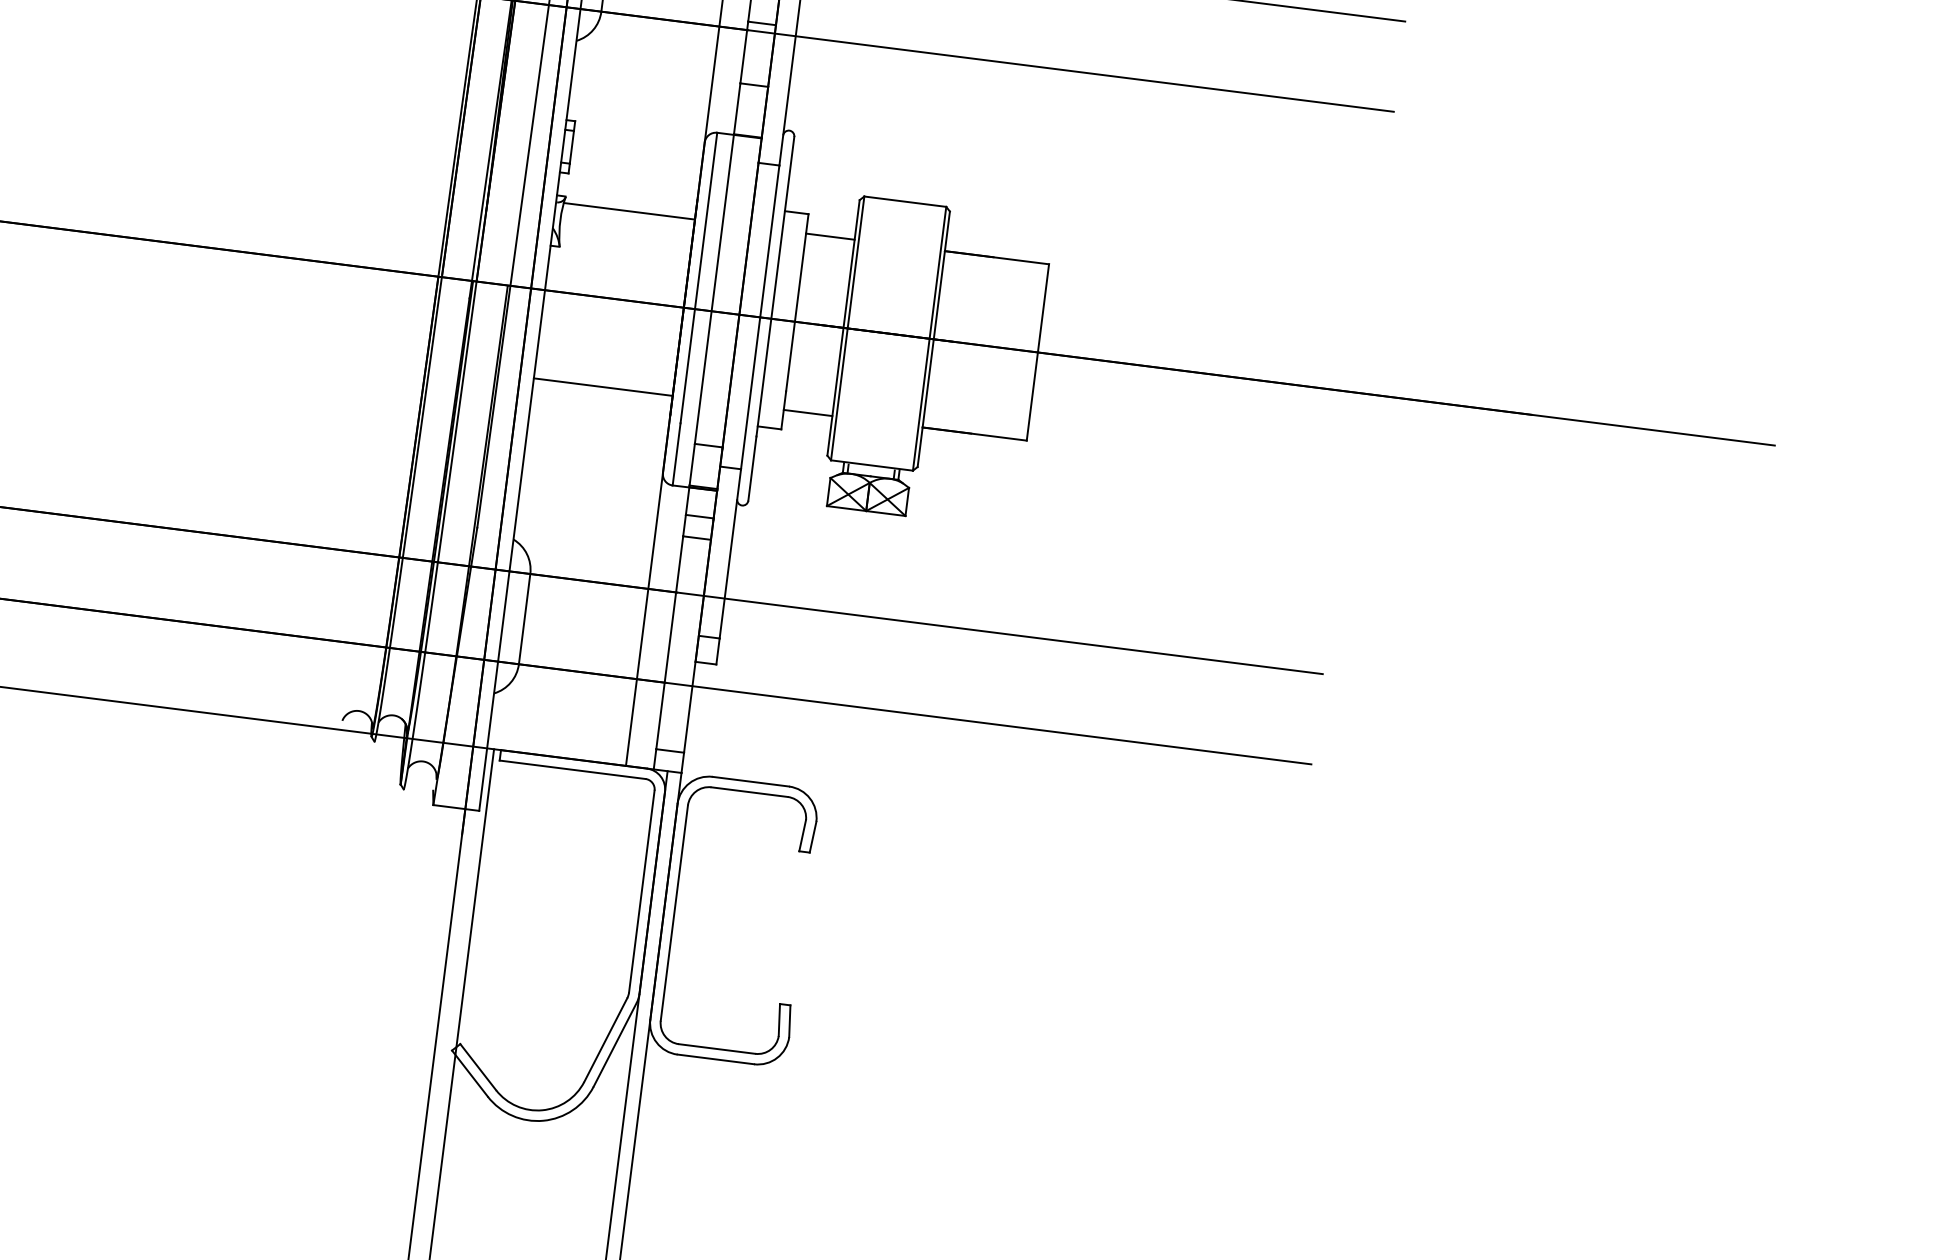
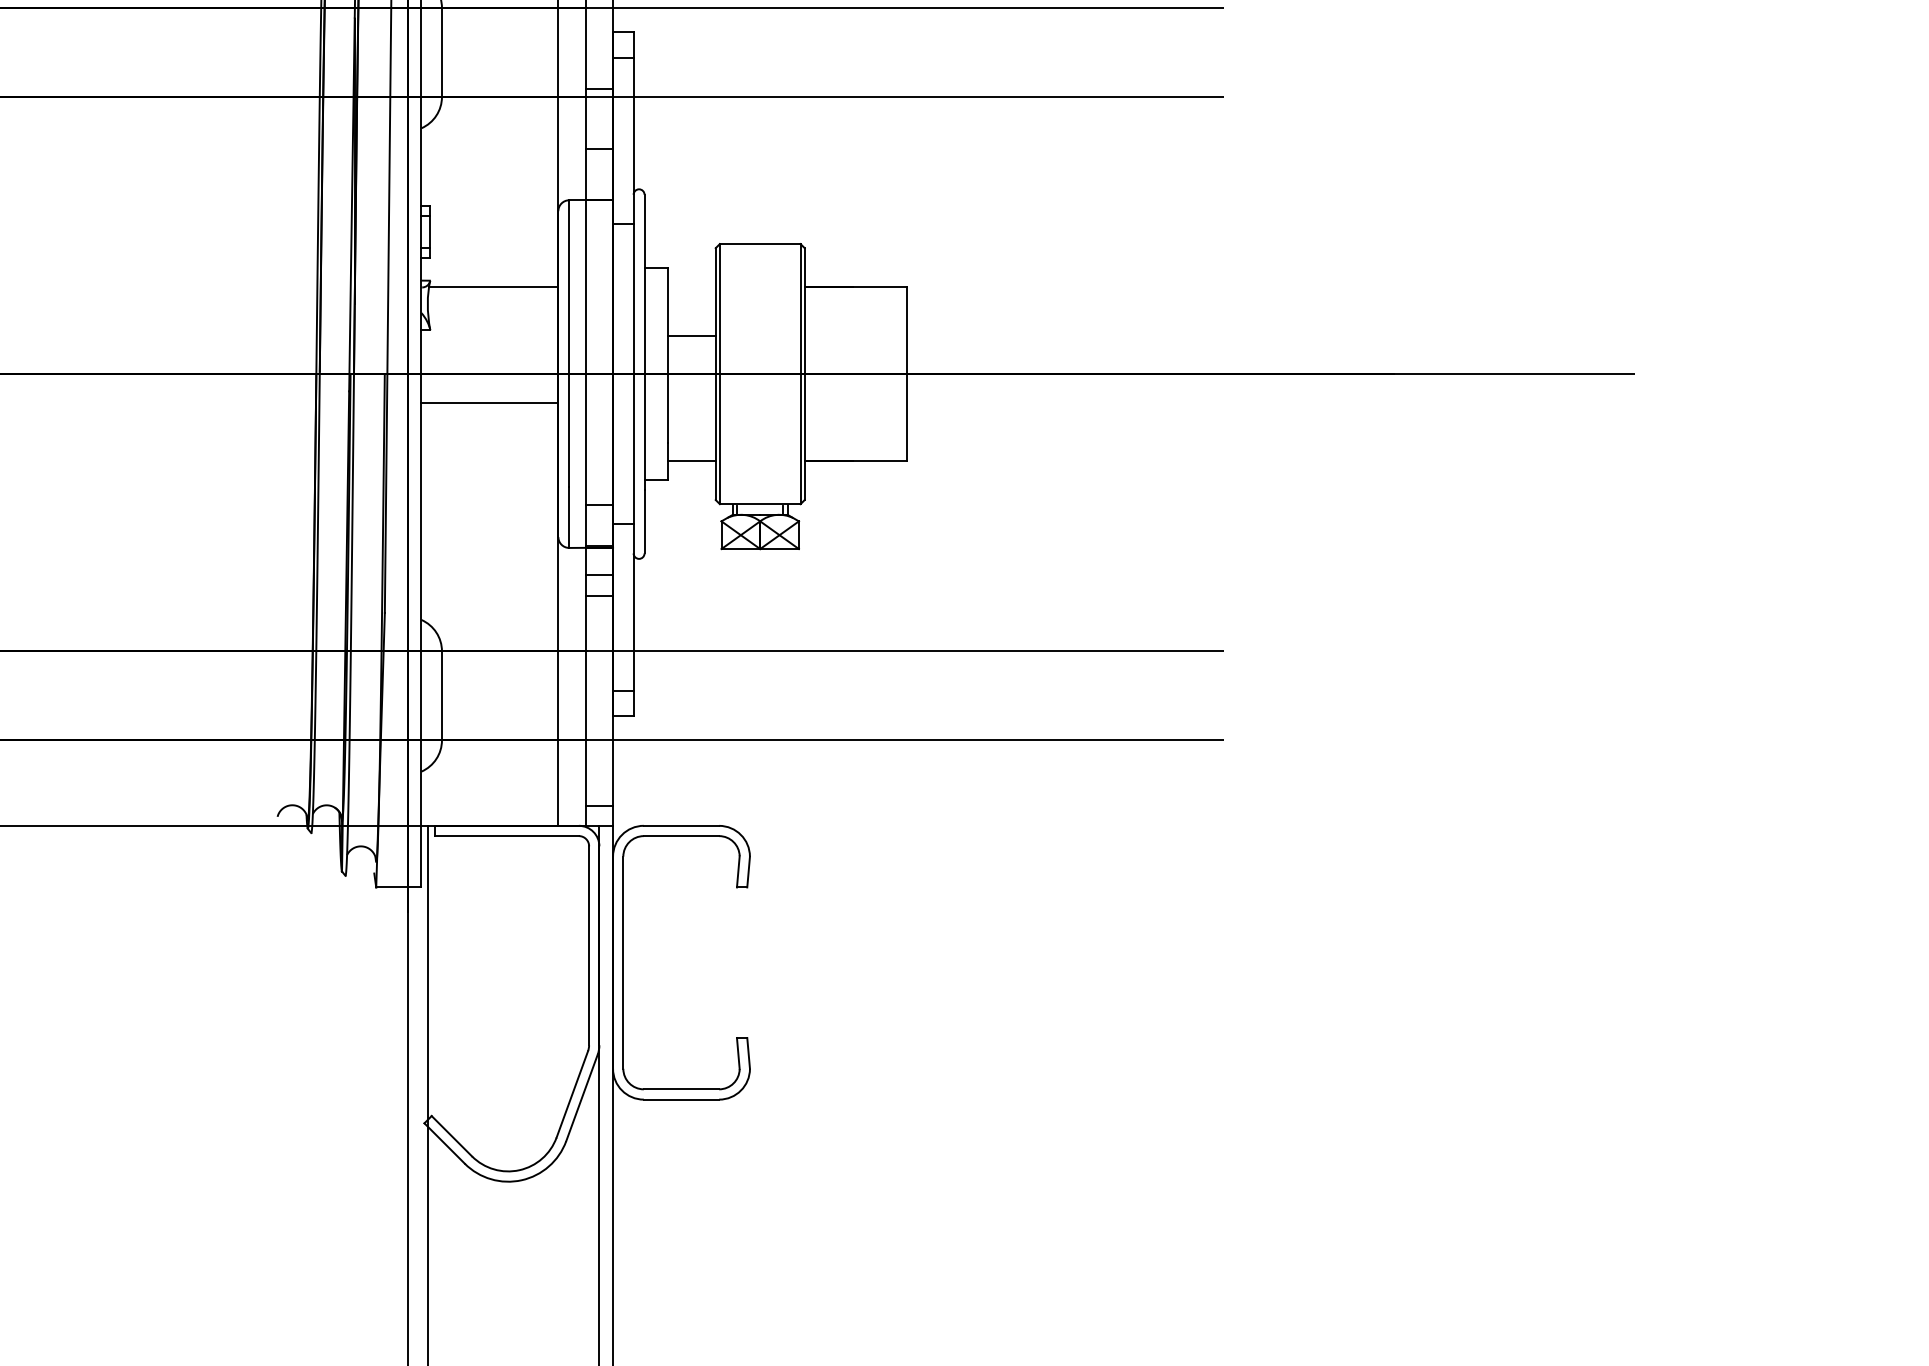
line: (830, 236) -> (691, 336), moved
line: (602, 387) -> (489, 403), moved

